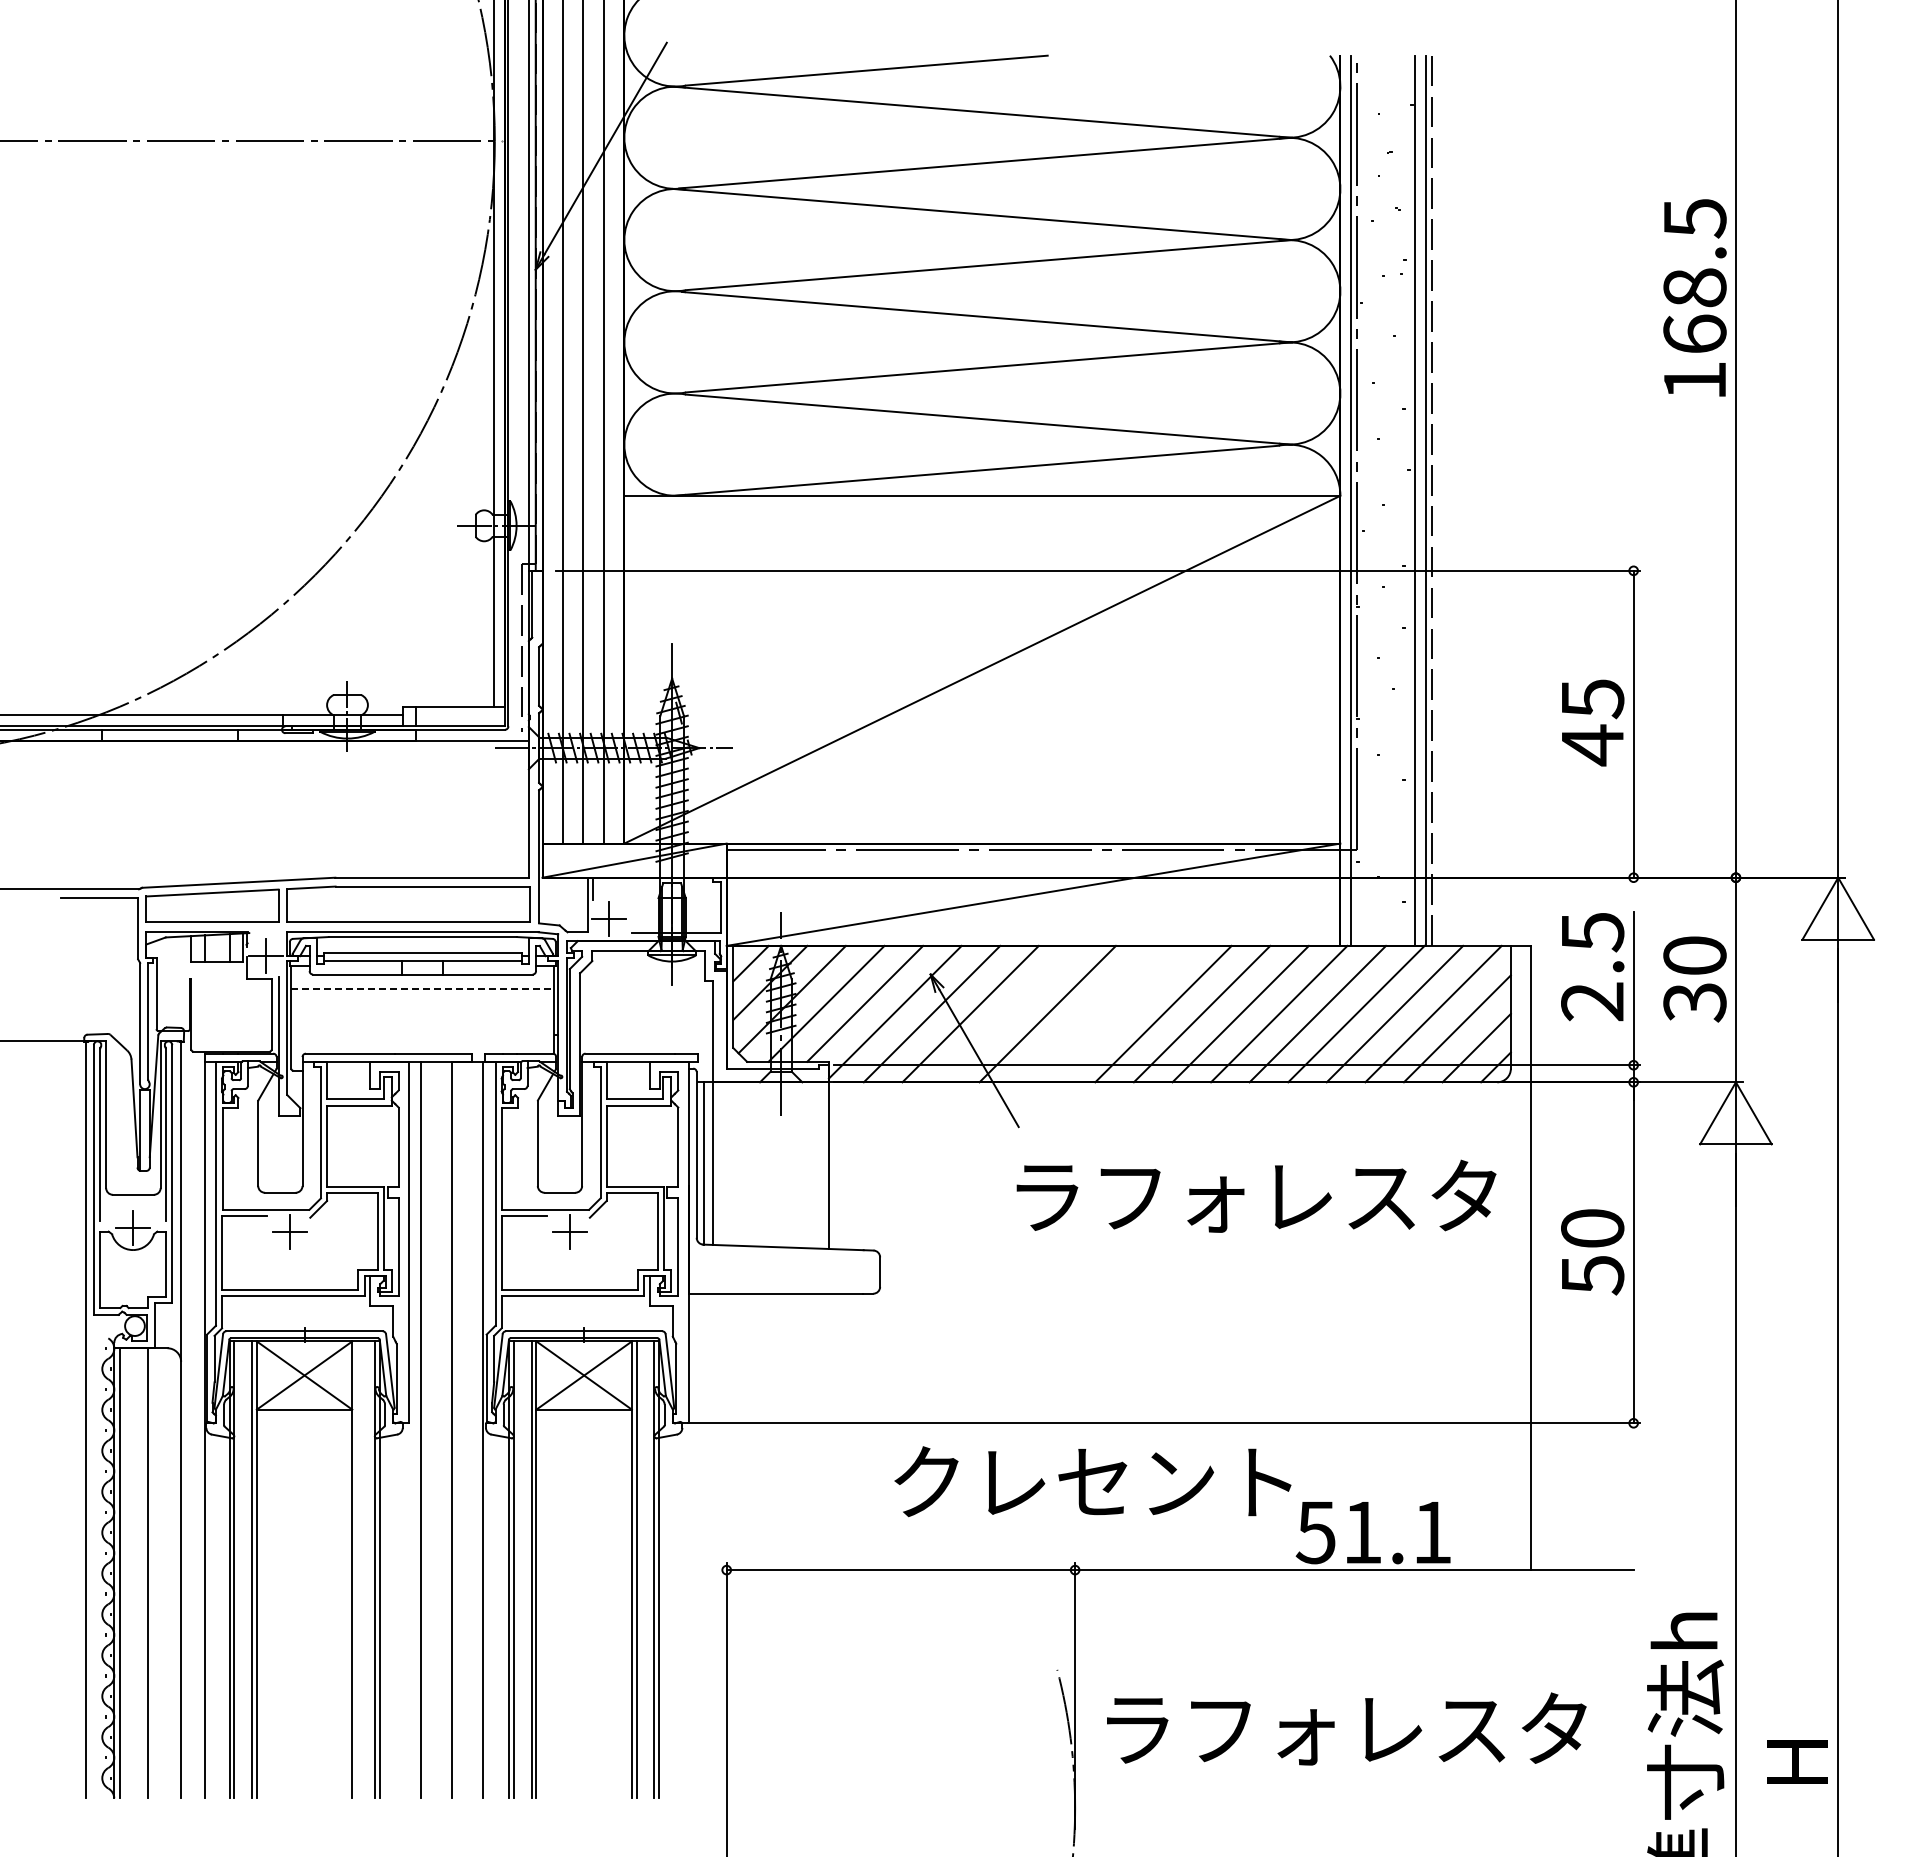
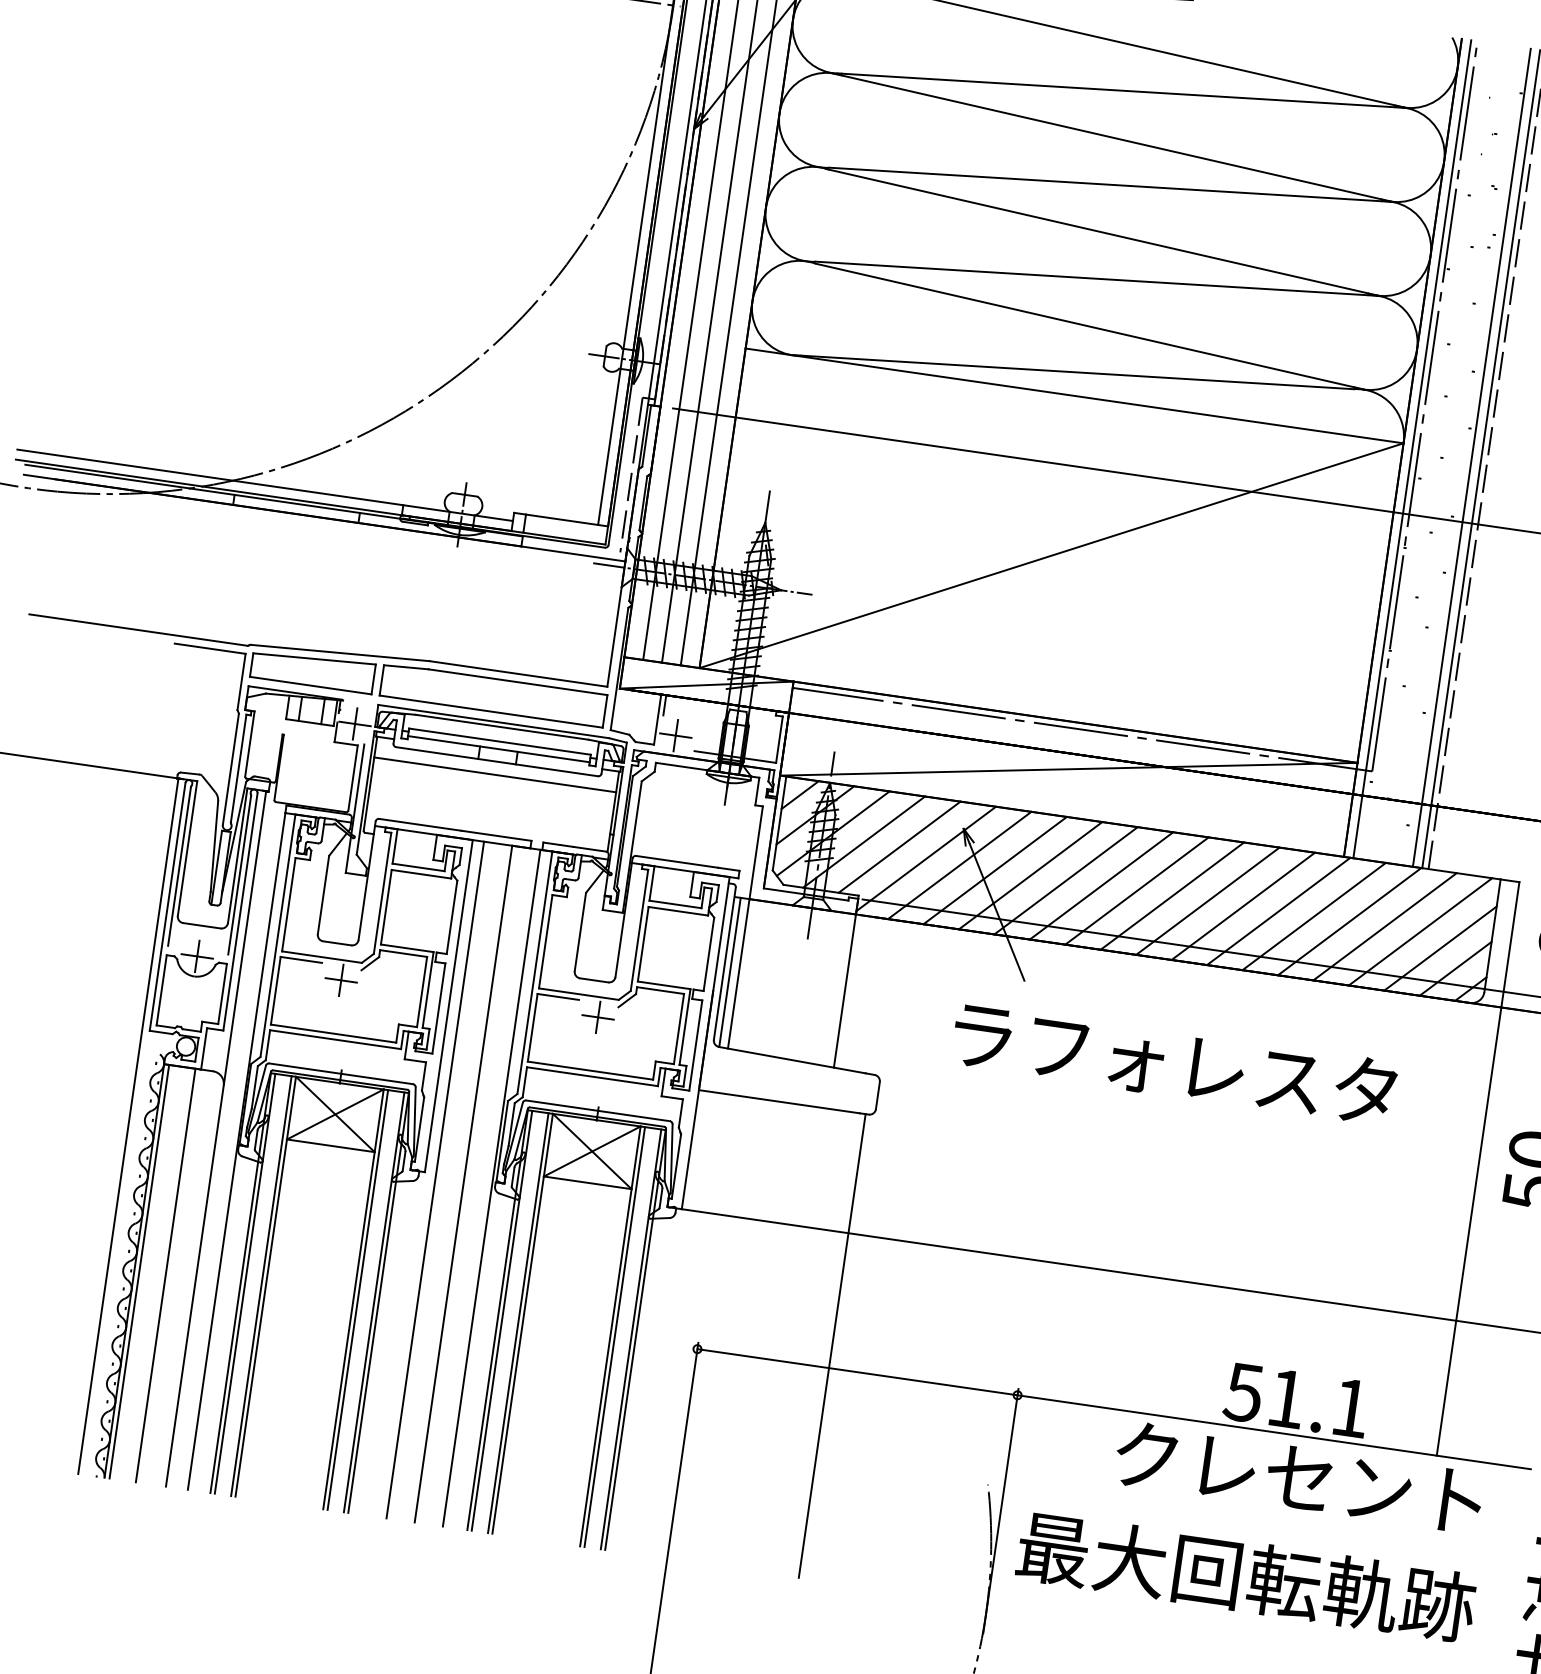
line: (422, 988) -> (494, 774), dashed -> solid
line: (1009, 1013) -> (1030, 875), added
line: (1086, 1013) -> (1101, 885), added
line: (1124, 1013) -> (1136, 890), added
text: (1256, 1195) -> (1174, 1062), moved
text: (1092, 1481) -> (1298, 1477), moved
line: (869, 1545) -> (831, 1345), added
line: (357, 1569) -> (358, 1299), added
text: (1346, 1728) -> (1245, 1576), ラフォレスタ -> 最大回転軌跡

